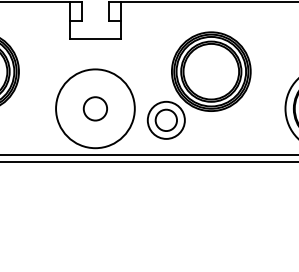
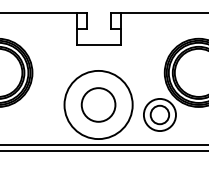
circle: (95, 108) -> (98, 104), size x1.67

